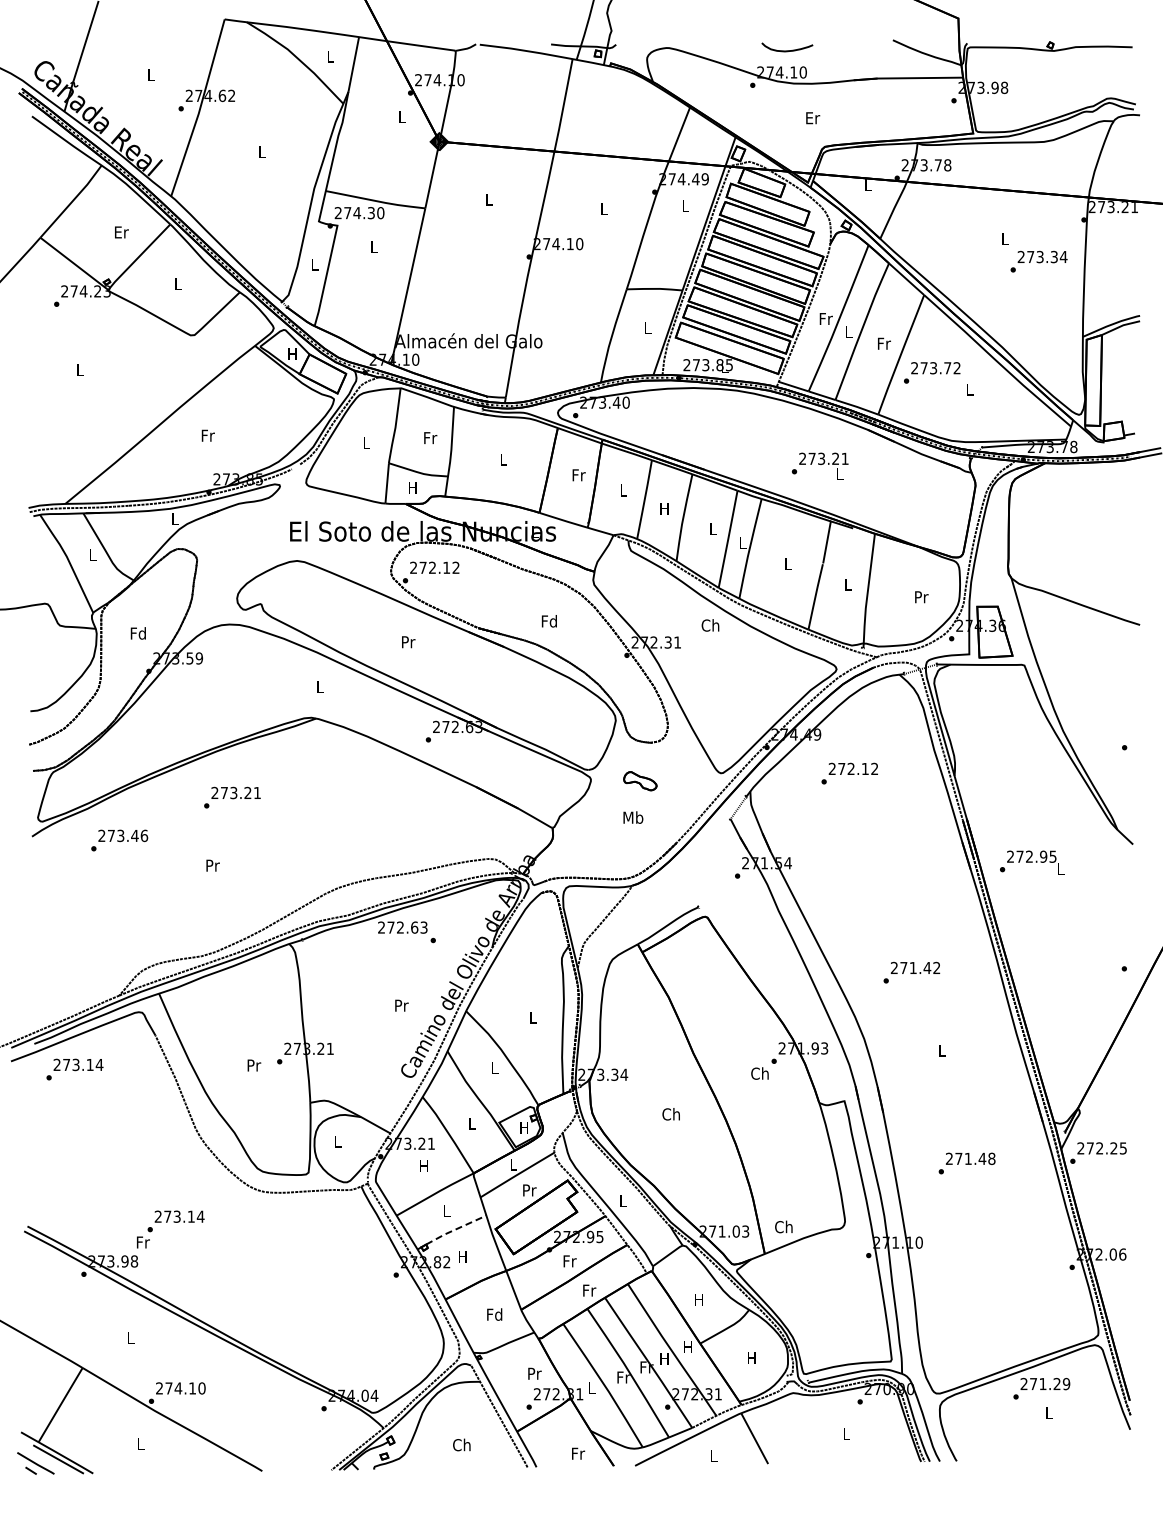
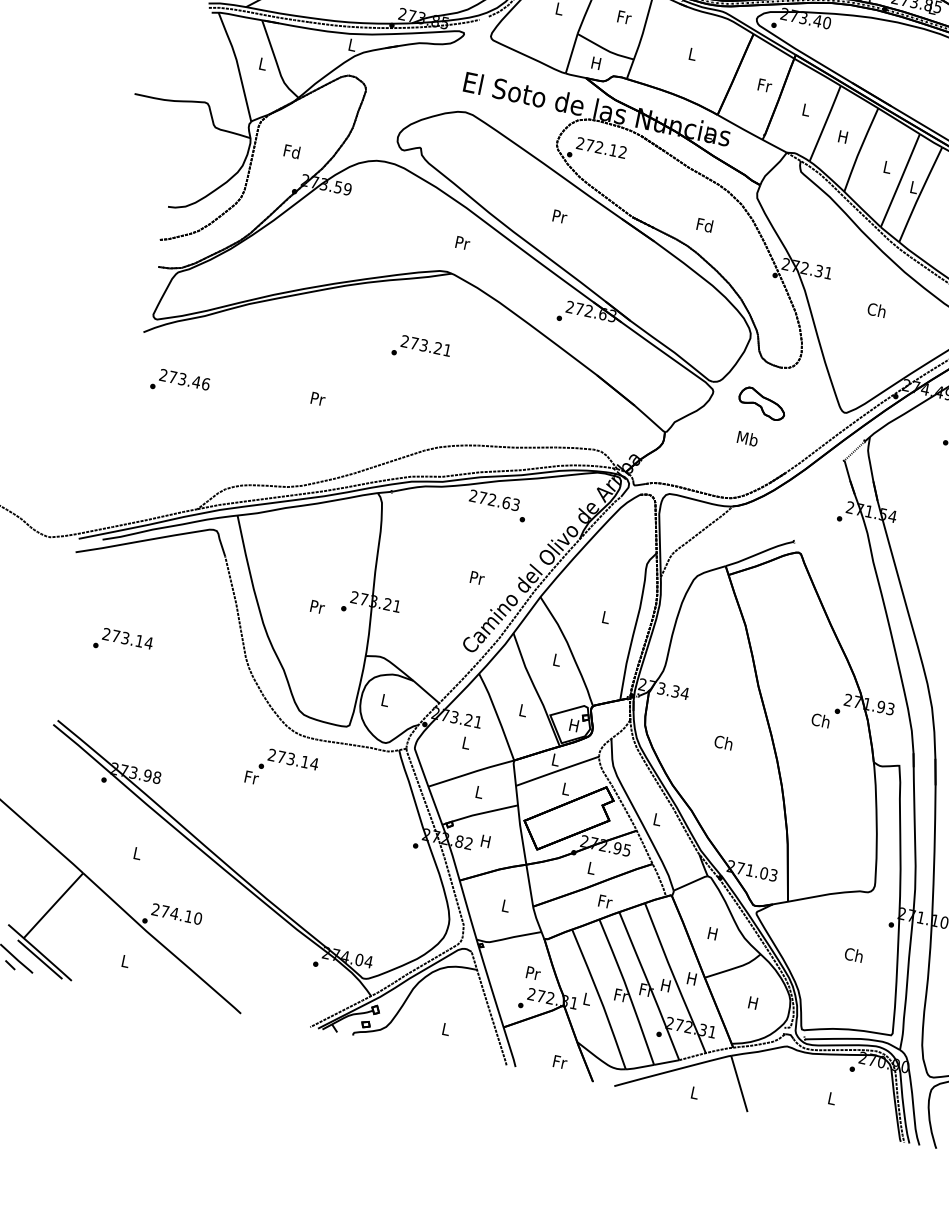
text: (710, 625) -> (876, 310), moved
text: (320, 687) -> (462, 243), L -> Pr
part: (640, 781) -> (762, 404), size x1.43
text: (232, 797) -> (421, 349), moved
text: (119, 840) -> (180, 383), moved
text: (74, 1069) -> (122, 642), moved
text: (423, 1165) -> (465, 742), H -> L
text: (529, 1190) -> (566, 789), Pr -> L
text: (783, 1226) -> (853, 954), moved
text: (170, 1229) -> (281, 770), moved
line: (455, 1229) -> (484, 812), dashed -> solid
text: (569, 1261) -> (591, 868), Fr -> L
text: (494, 1314) -> (505, 905), Fd -> L
text: (461, 1444) -> (445, 1028), Ch -> L

